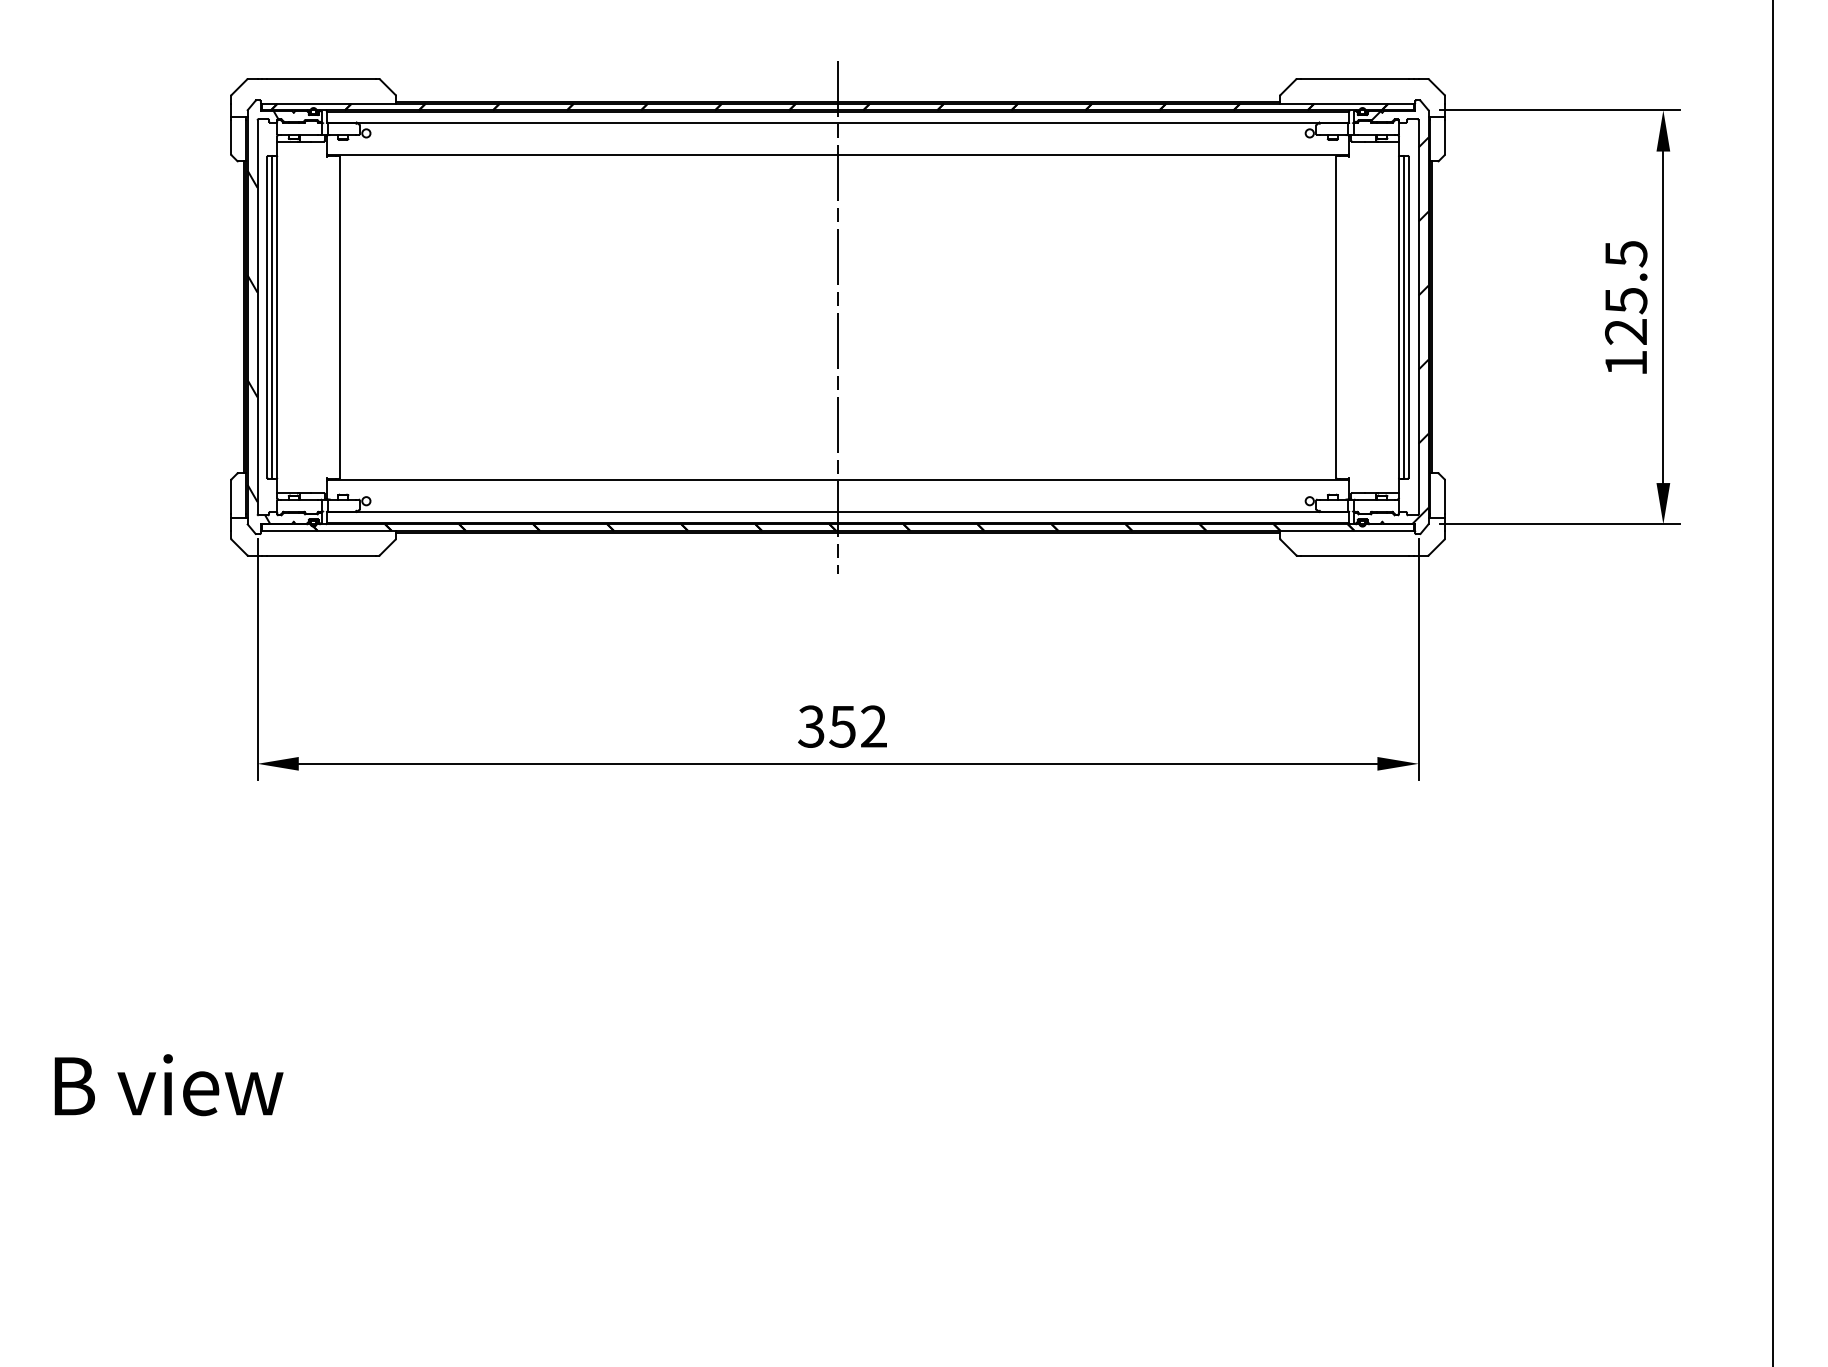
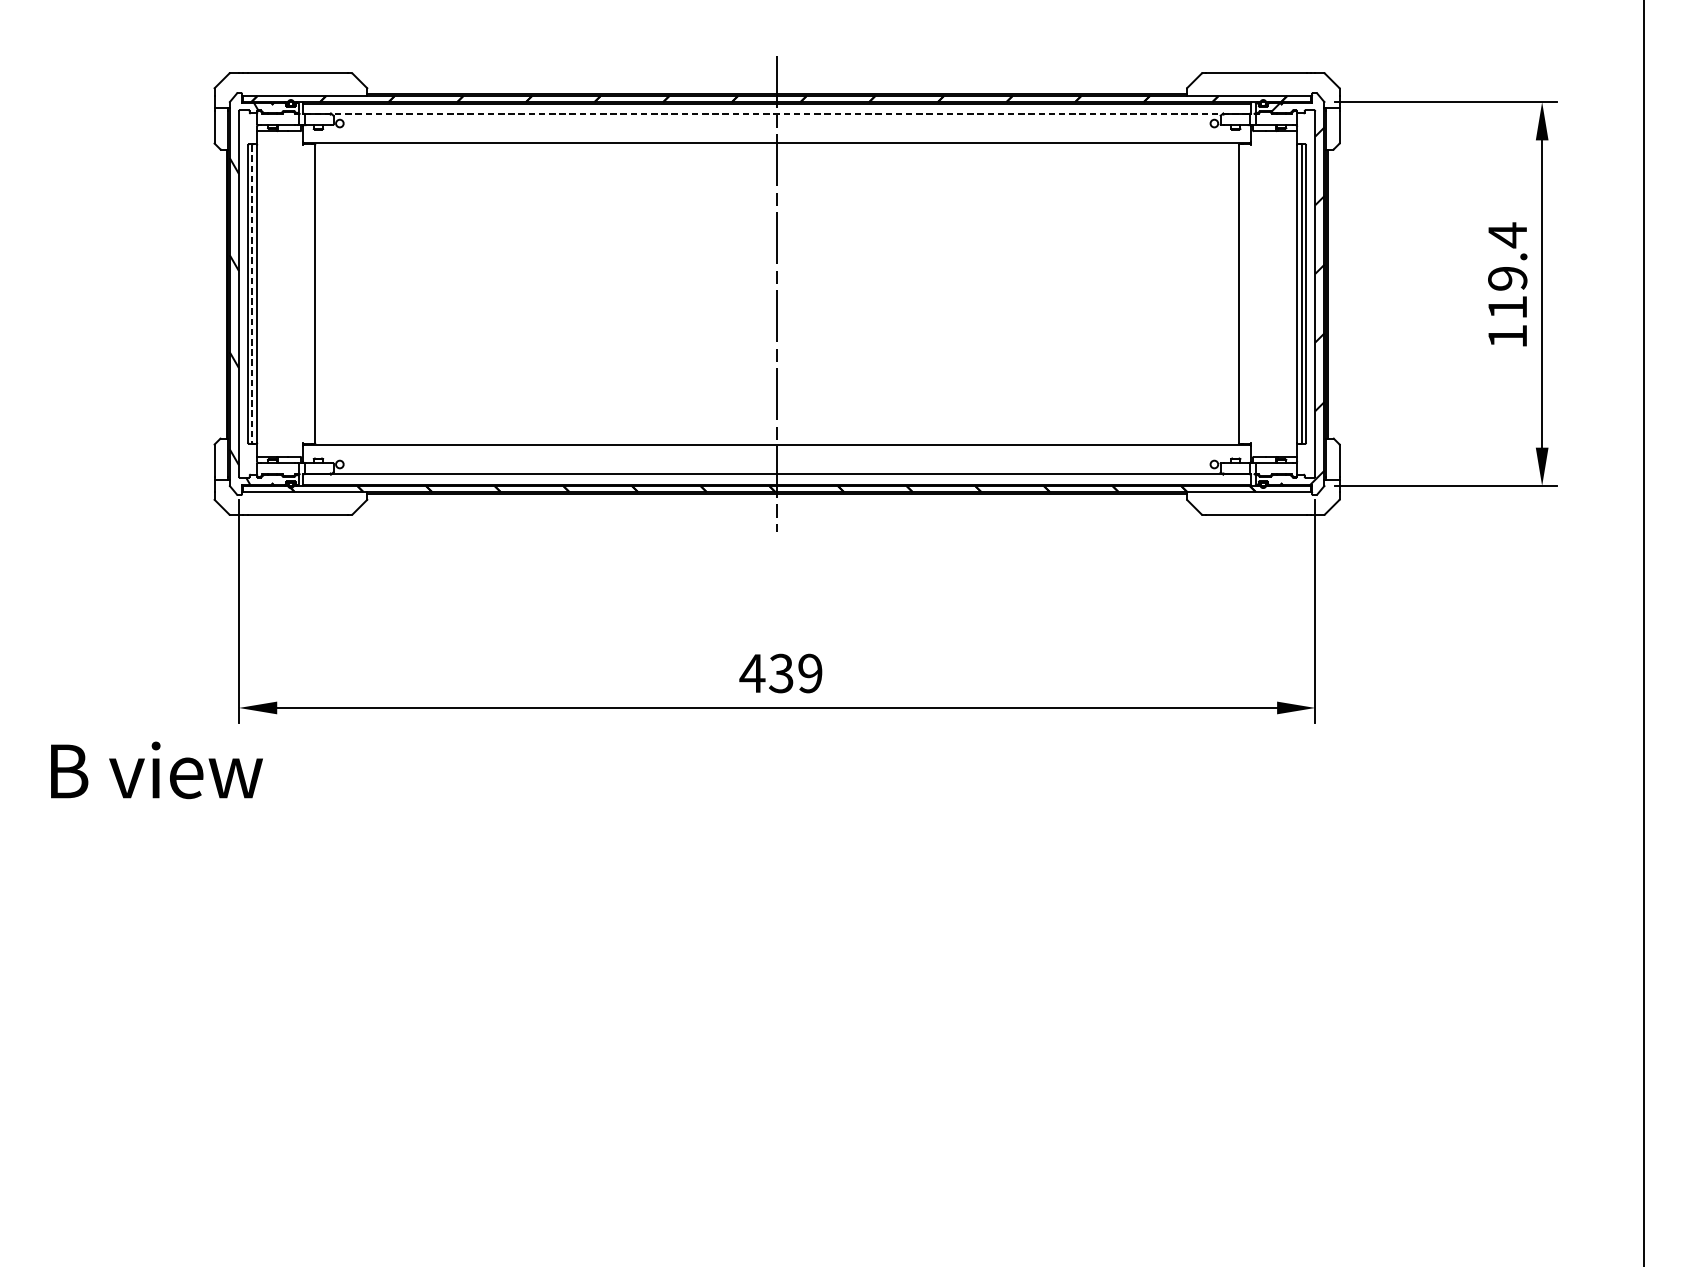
line: (838, 122) -> (777, 113), solid -> dashed
text: (1626, 292) -> (1507, 271), 125.5 -> 119.4
line: (271, 317) -> (251, 294), solid -> dashed
text: (841, 726) -> (780, 673), 352 -> 439
text: (168, 1085) -> (156, 770), moved

